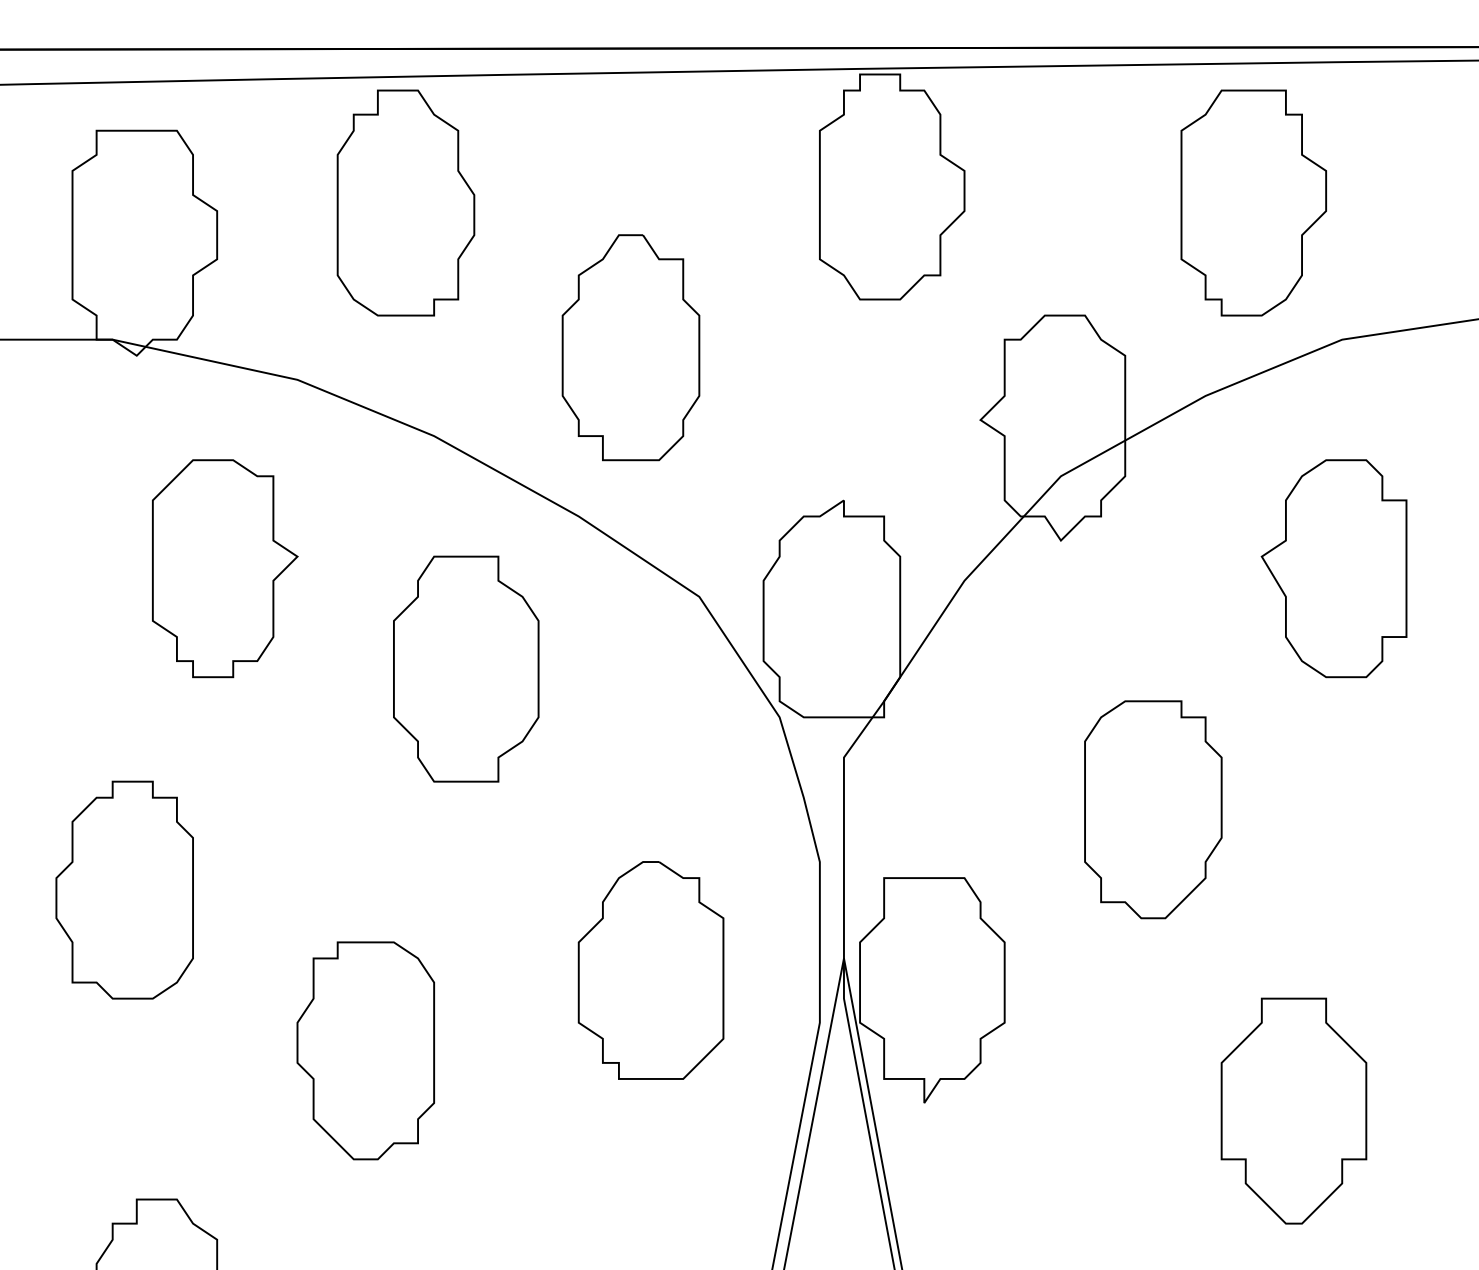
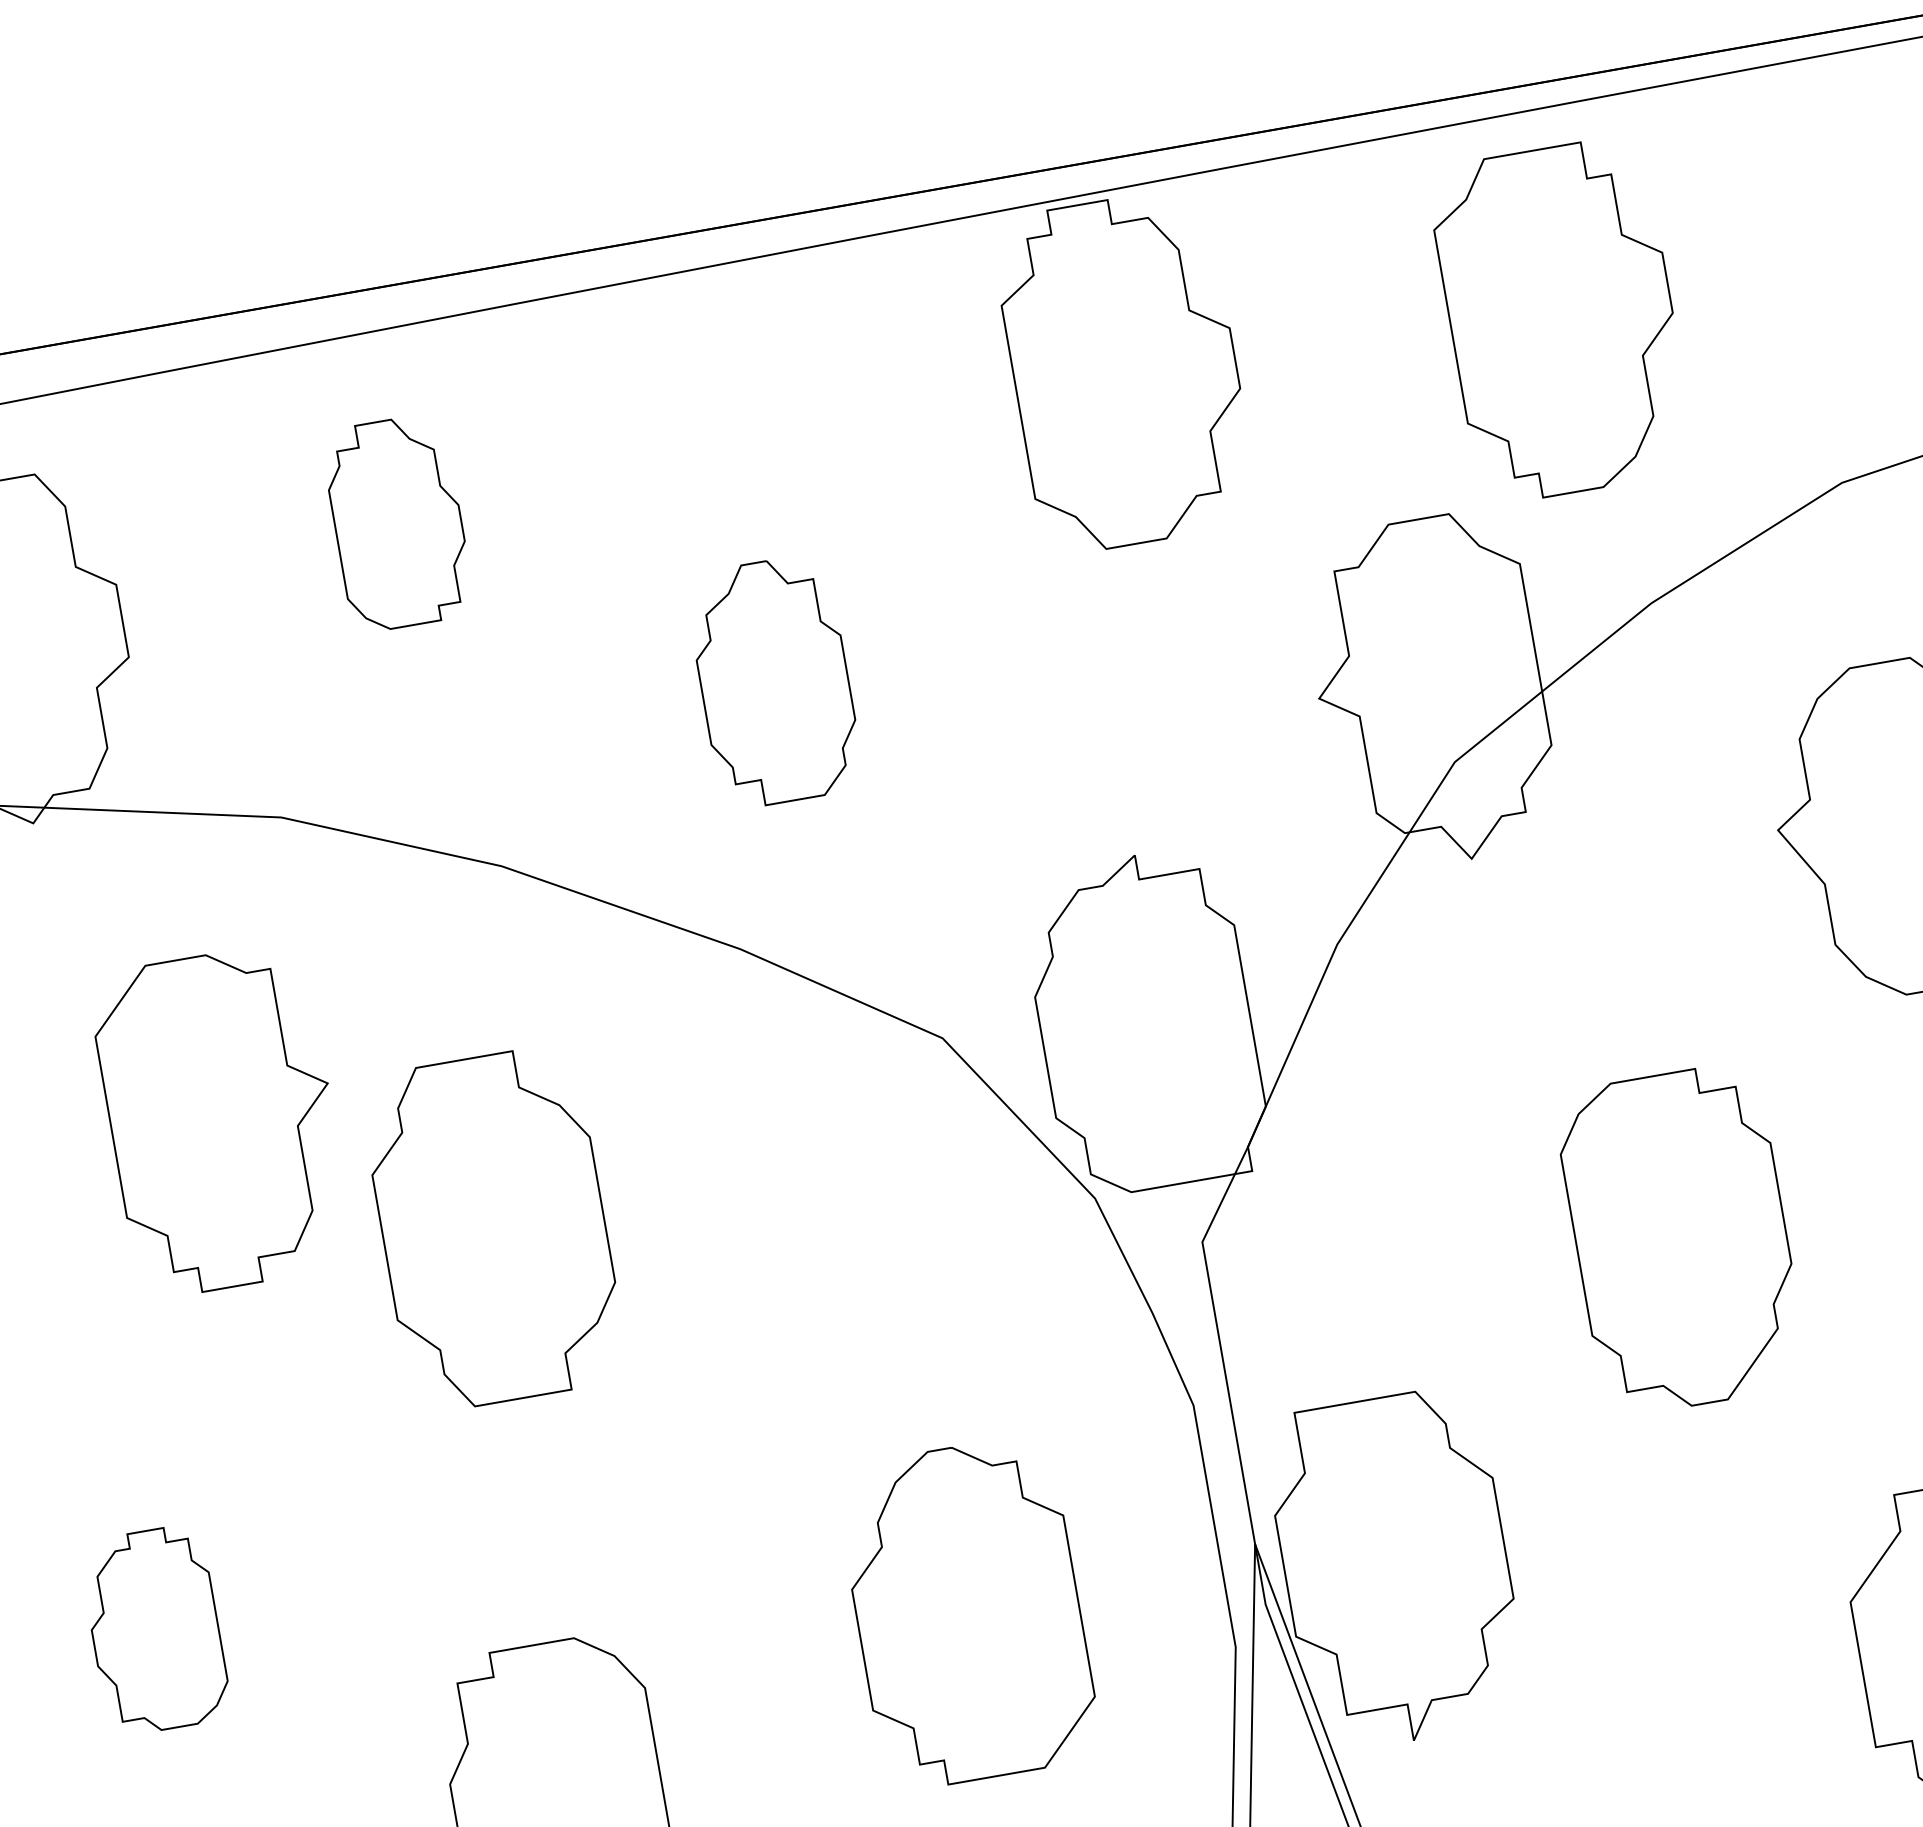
part: (405, 202) -> (397, 522), size x0.6
part: (1253, 202) -> (1561, 319), moved
part: (630, 347) -> (773, 681), size x0.7
part: (466, 668) -> (493, 1227), moved
part: (124, 889) -> (154, 1629), size x0.6

